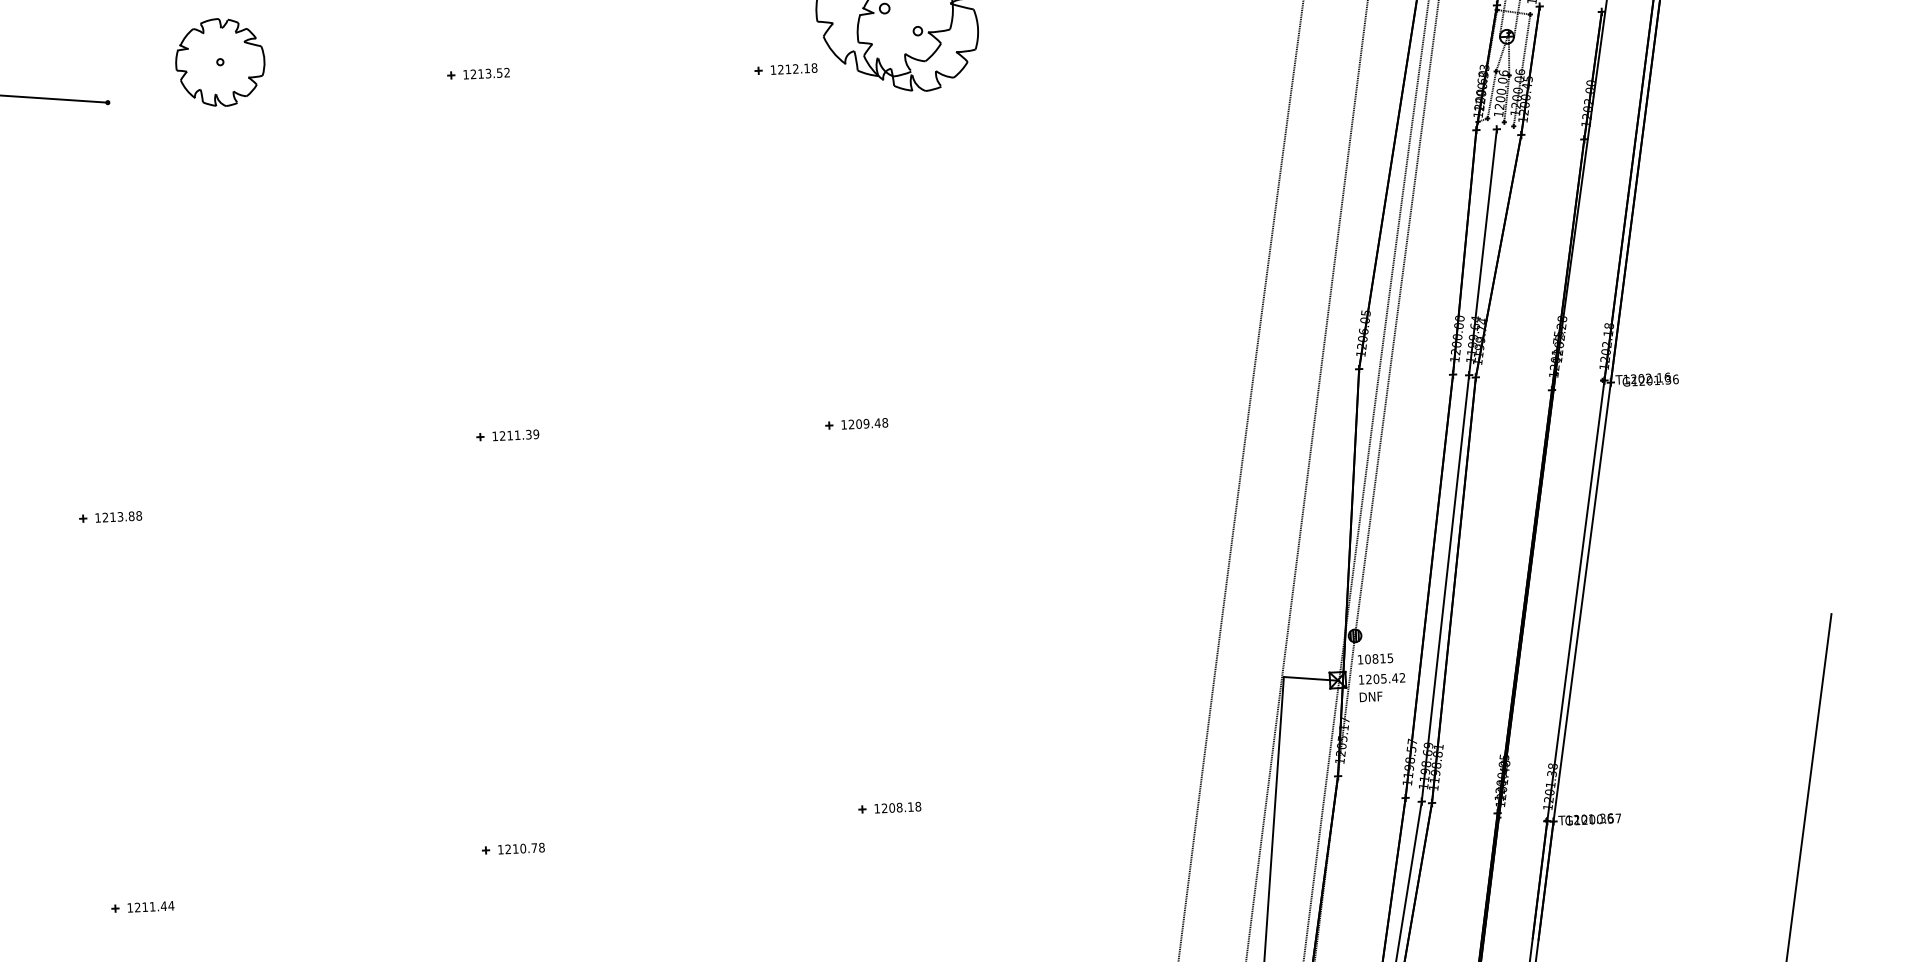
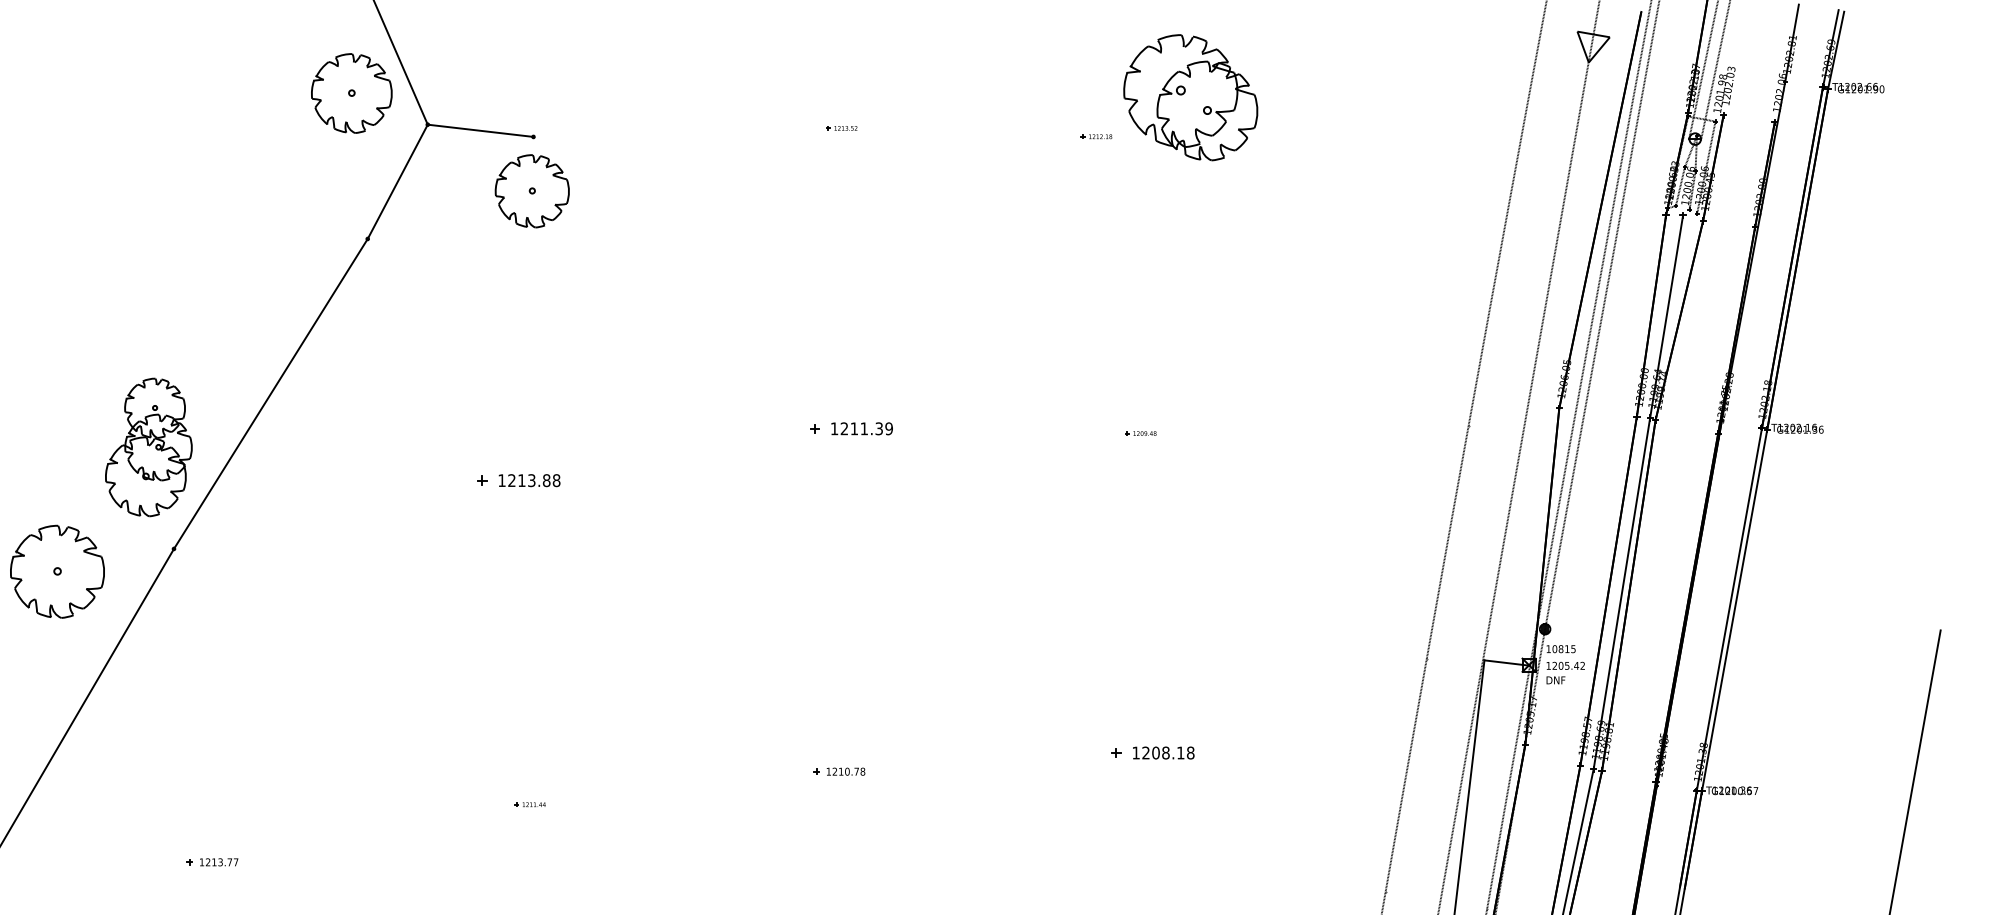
part: (219, 62) -> (531, 191), moved
part: (785, 68) -> (1096, 136), size x0.6
part: (478, 74) -> (841, 128), size x0.6
part: (856, 424) -> (1140, 433), size x0.6
part: (508, 436) -> (851, 429), size x1.6
part: (111, 517) -> (519, 480), size x1.6
part: (889, 807) -> (1152, 752), size x1.6
part: (143, 906) -> (530, 804), size x0.6

